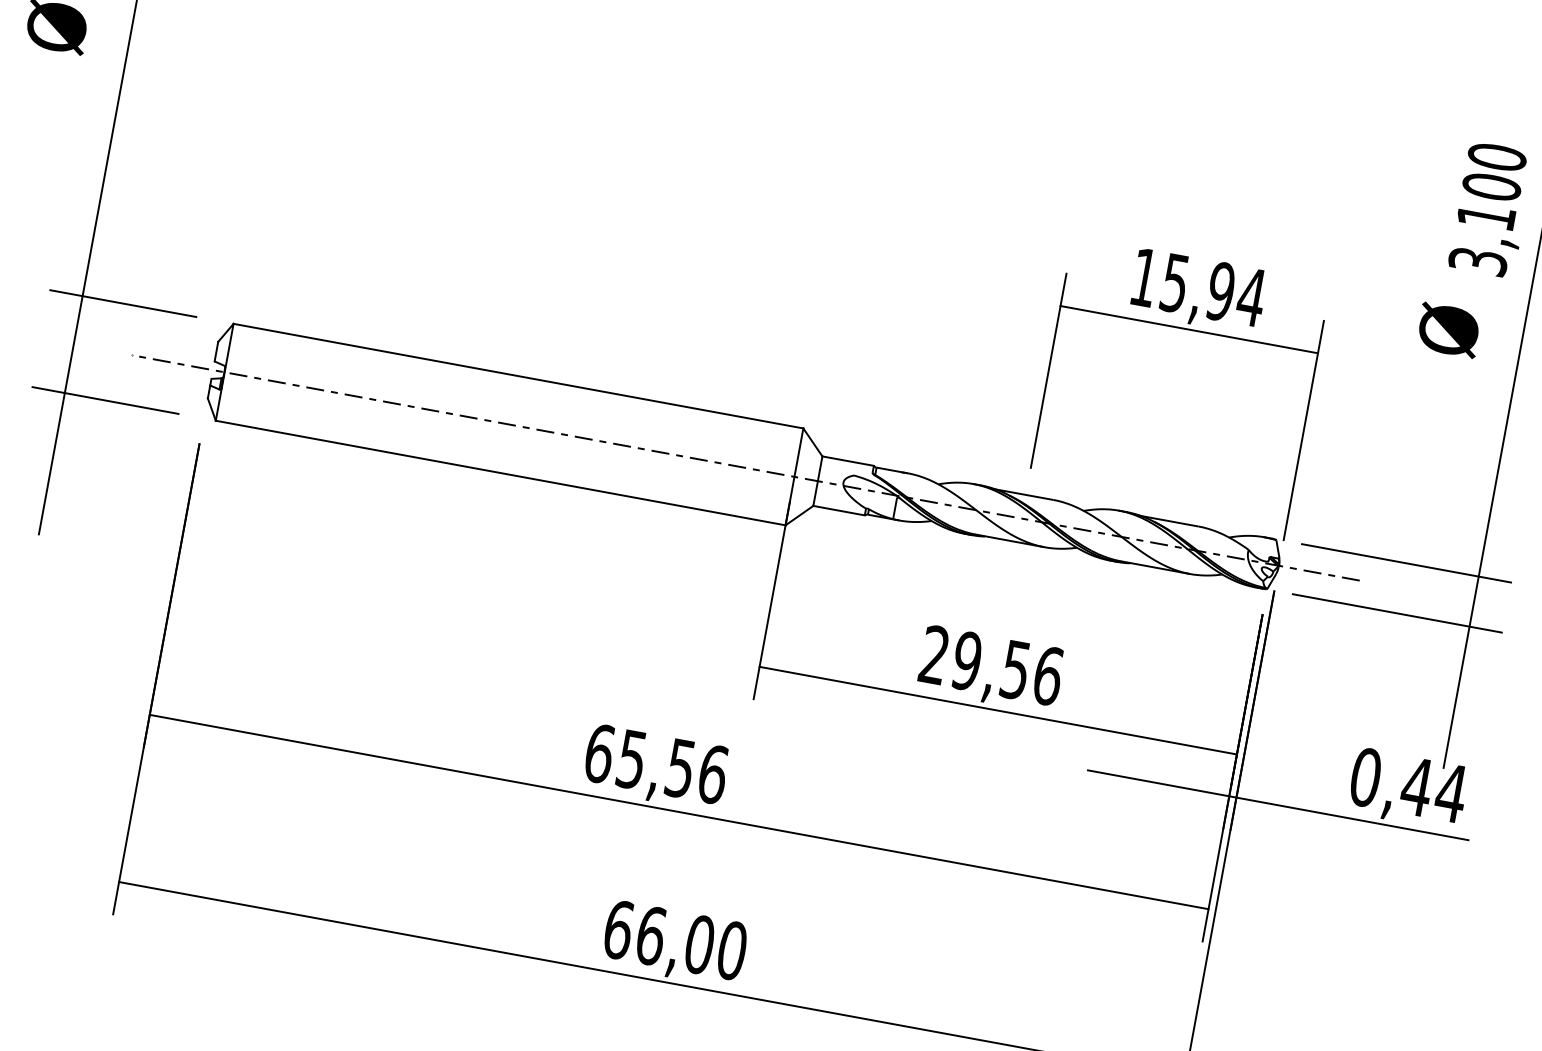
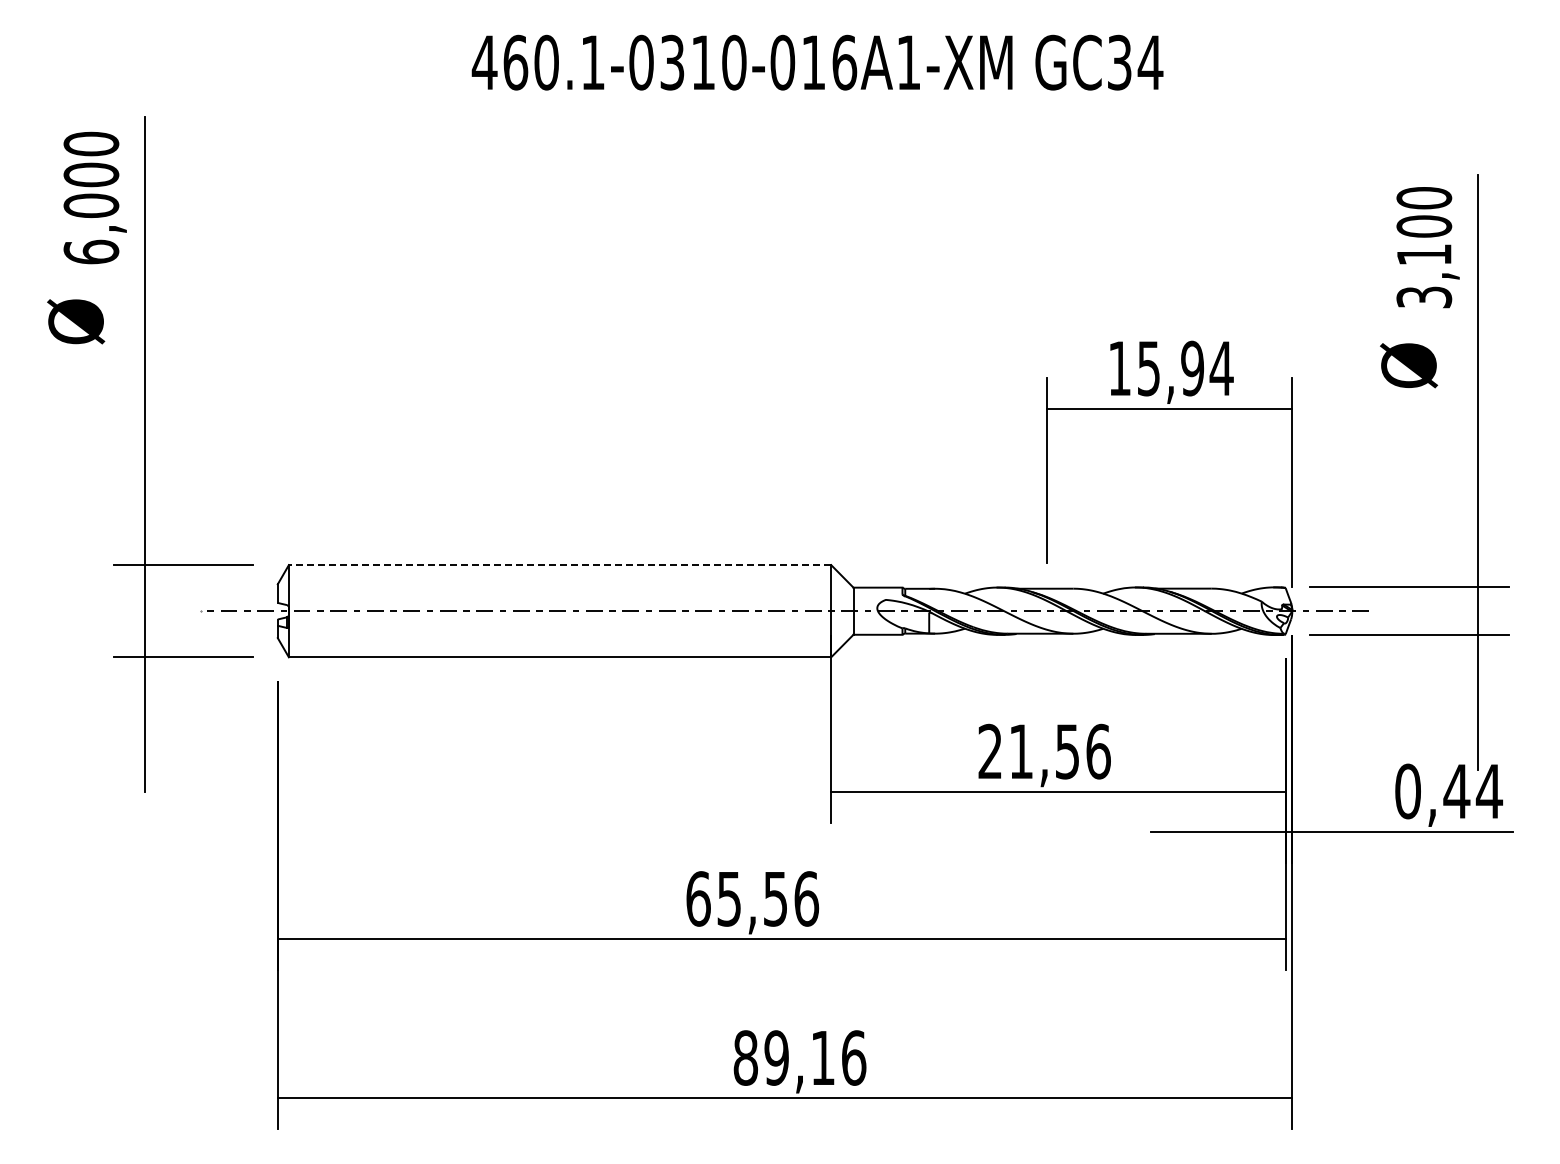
line: (517, 376) -> (559, 565), solid -> dashed
text: (967, 660) -> (1021, 751), 29,56 -> 21,56
text: (675, 939) -> (799, 1057), 66,00 -> 89,16

